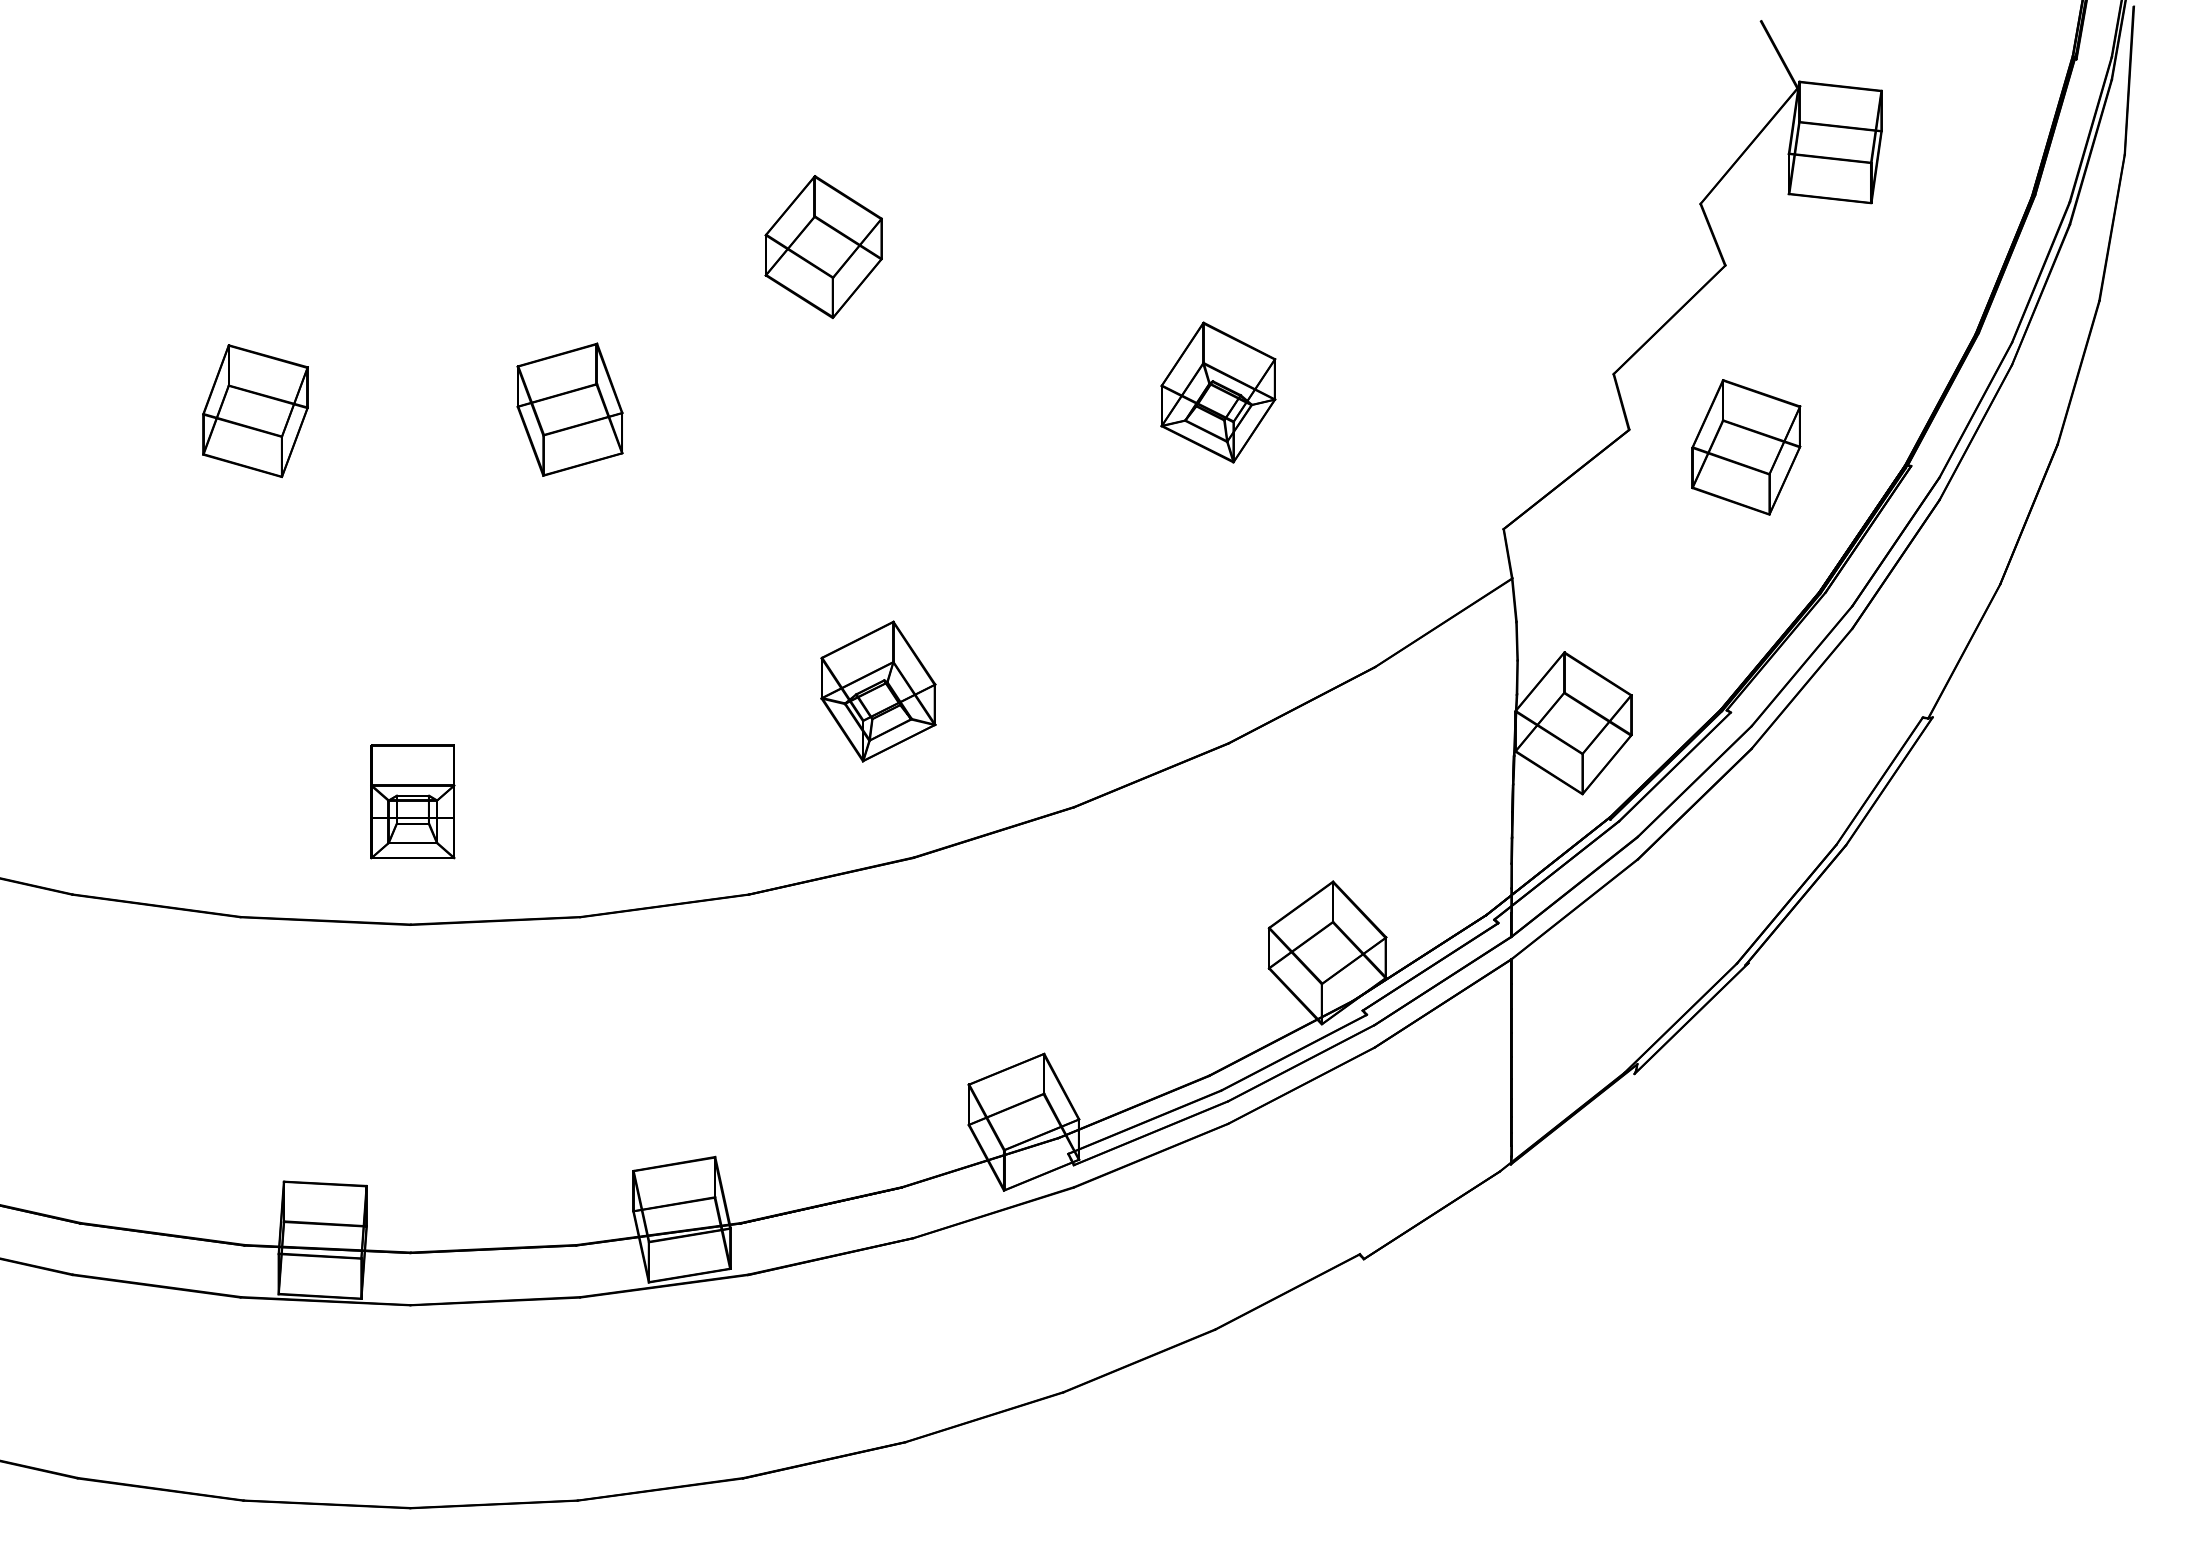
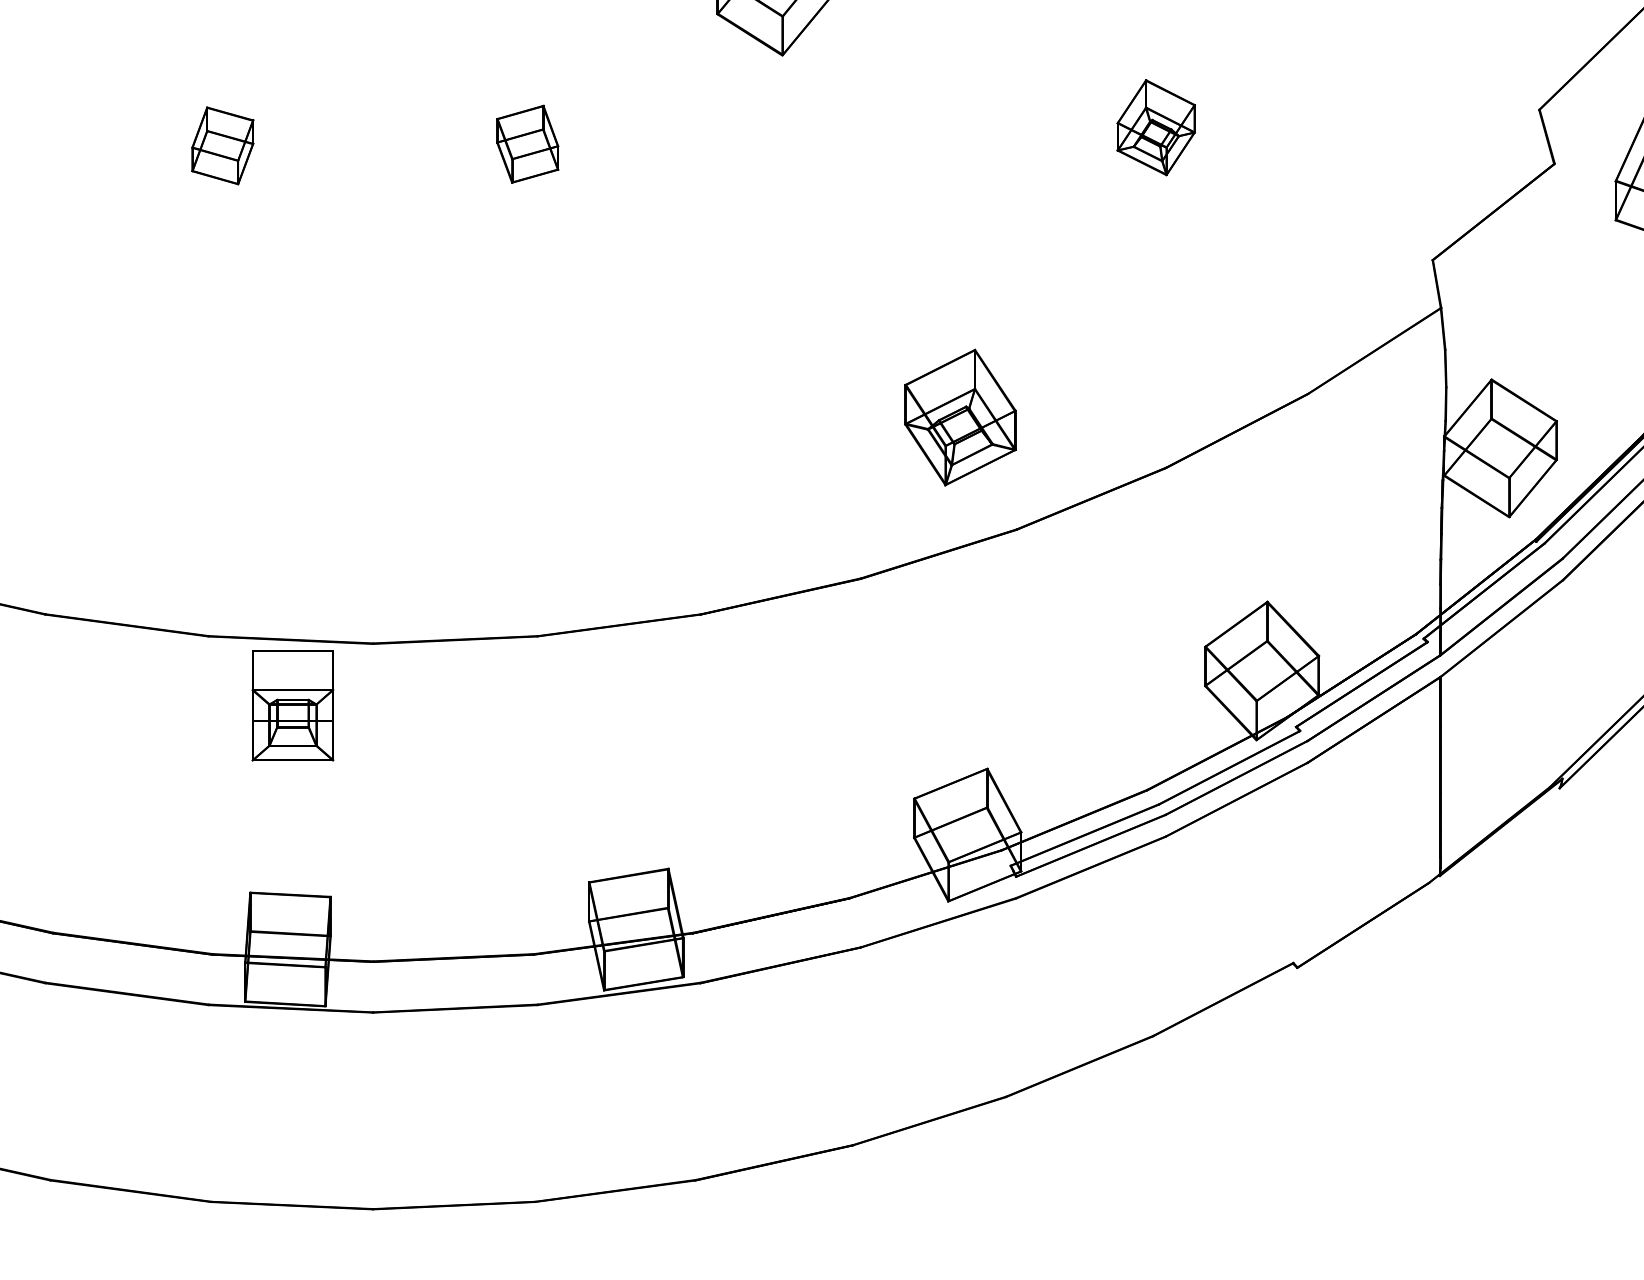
part: (1218, 392) -> (1156, 127), size x0.7
part: (569, 409) -> (527, 144), size x0.6
part: (255, 411) -> (222, 146), size x0.6
part: (878, 691) -> (960, 417), moved
part: (412, 801) -> (292, 705), moved

